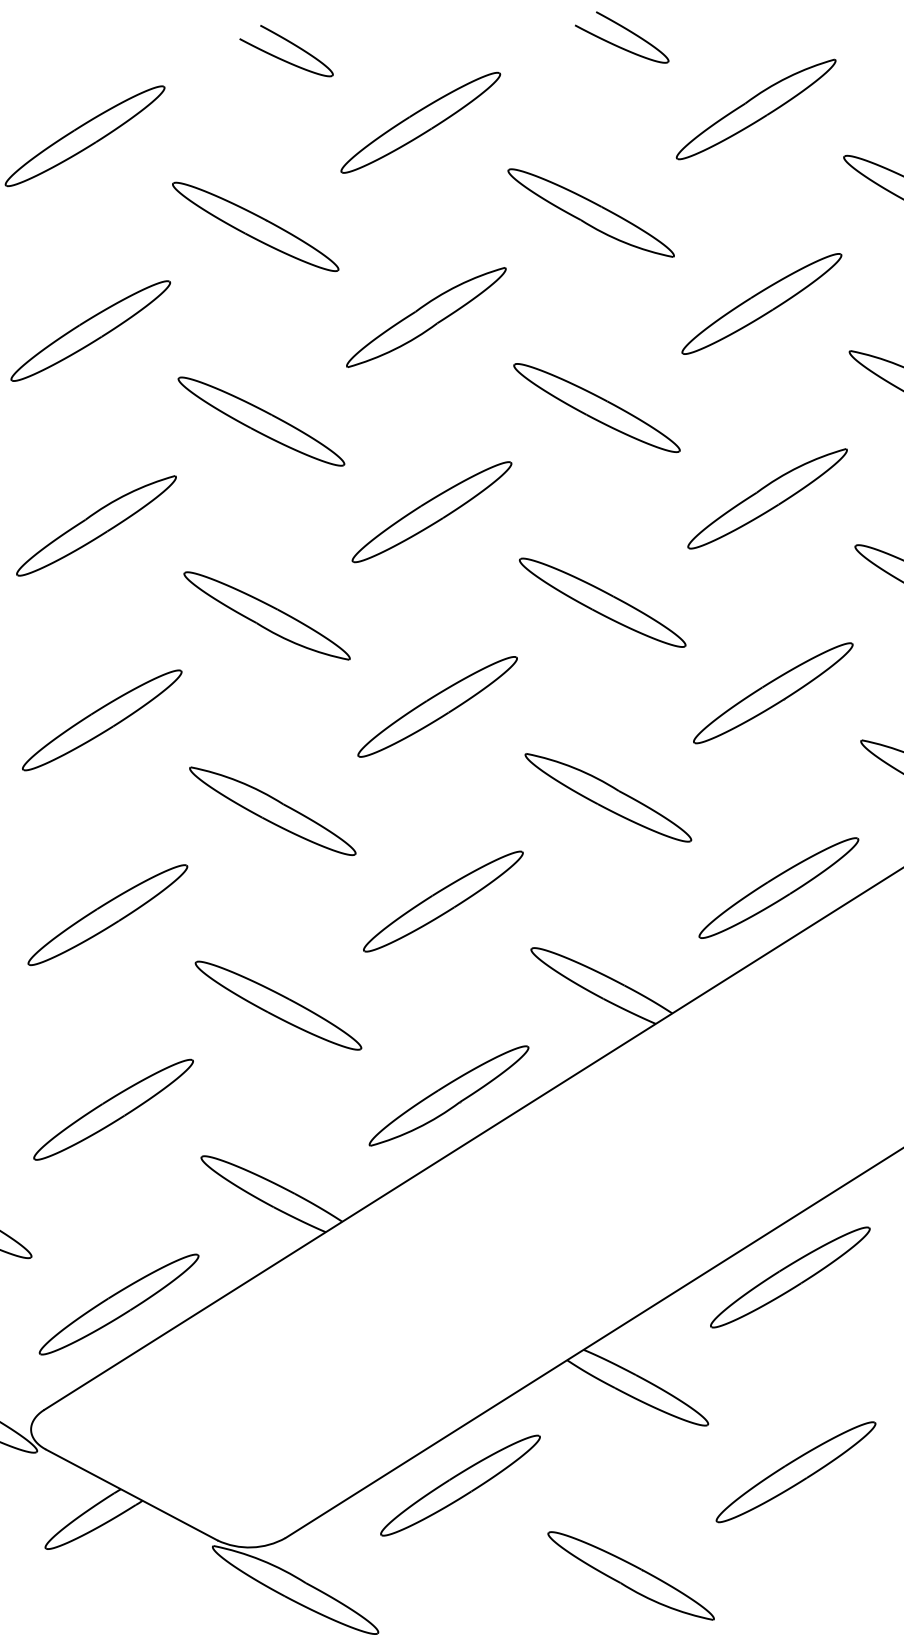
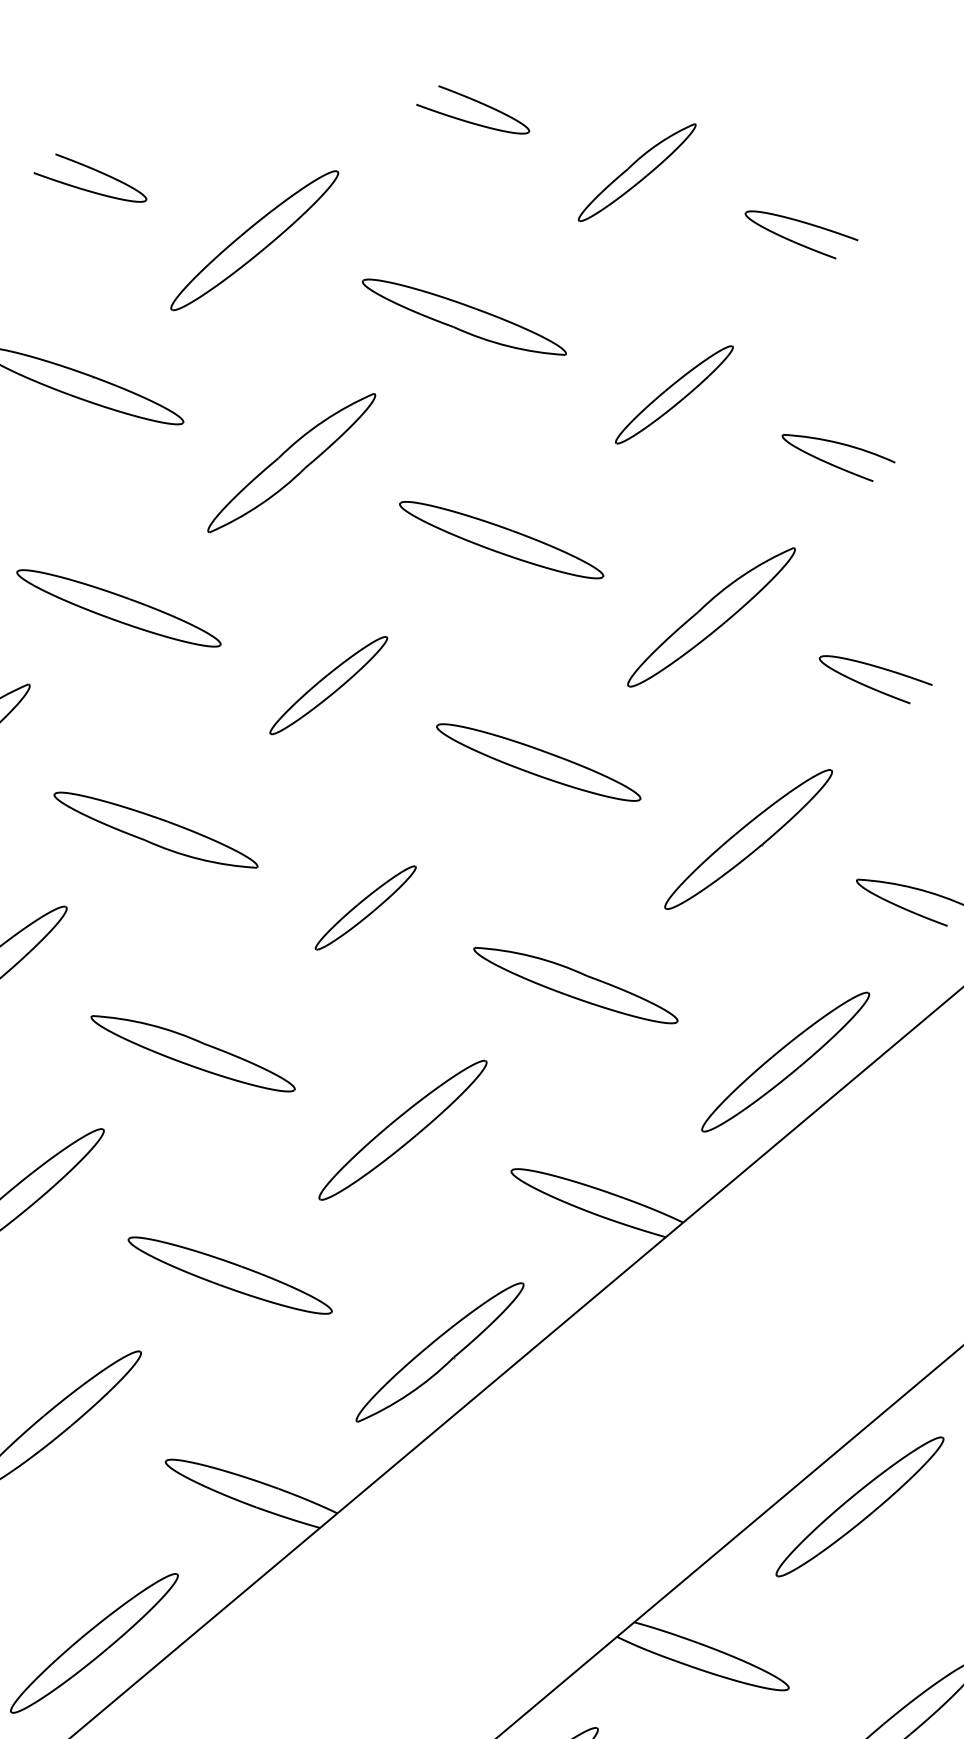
part: (755, 109) -> (636, 172), size x0.7
part: (761, 303) -> (673, 394), size x0.7
part: (431, 512) -> (328, 685), size x0.7
part: (437, 706) -> (365, 907), size x0.6

